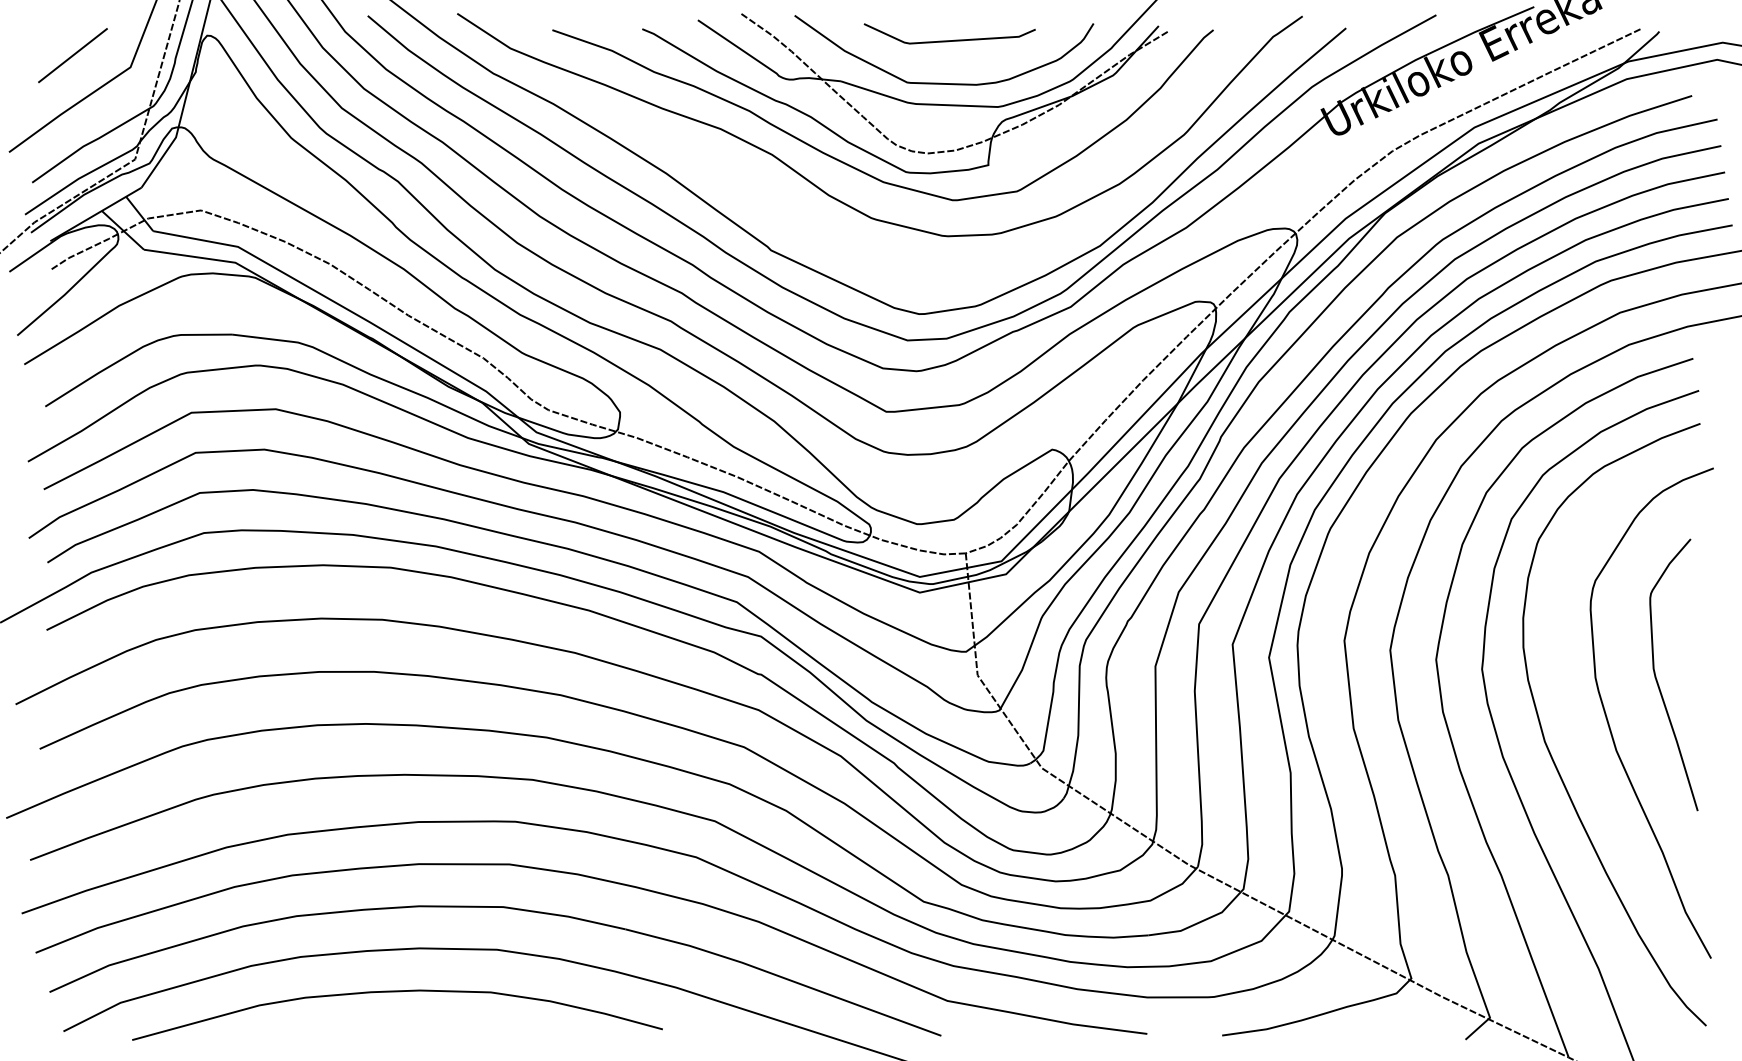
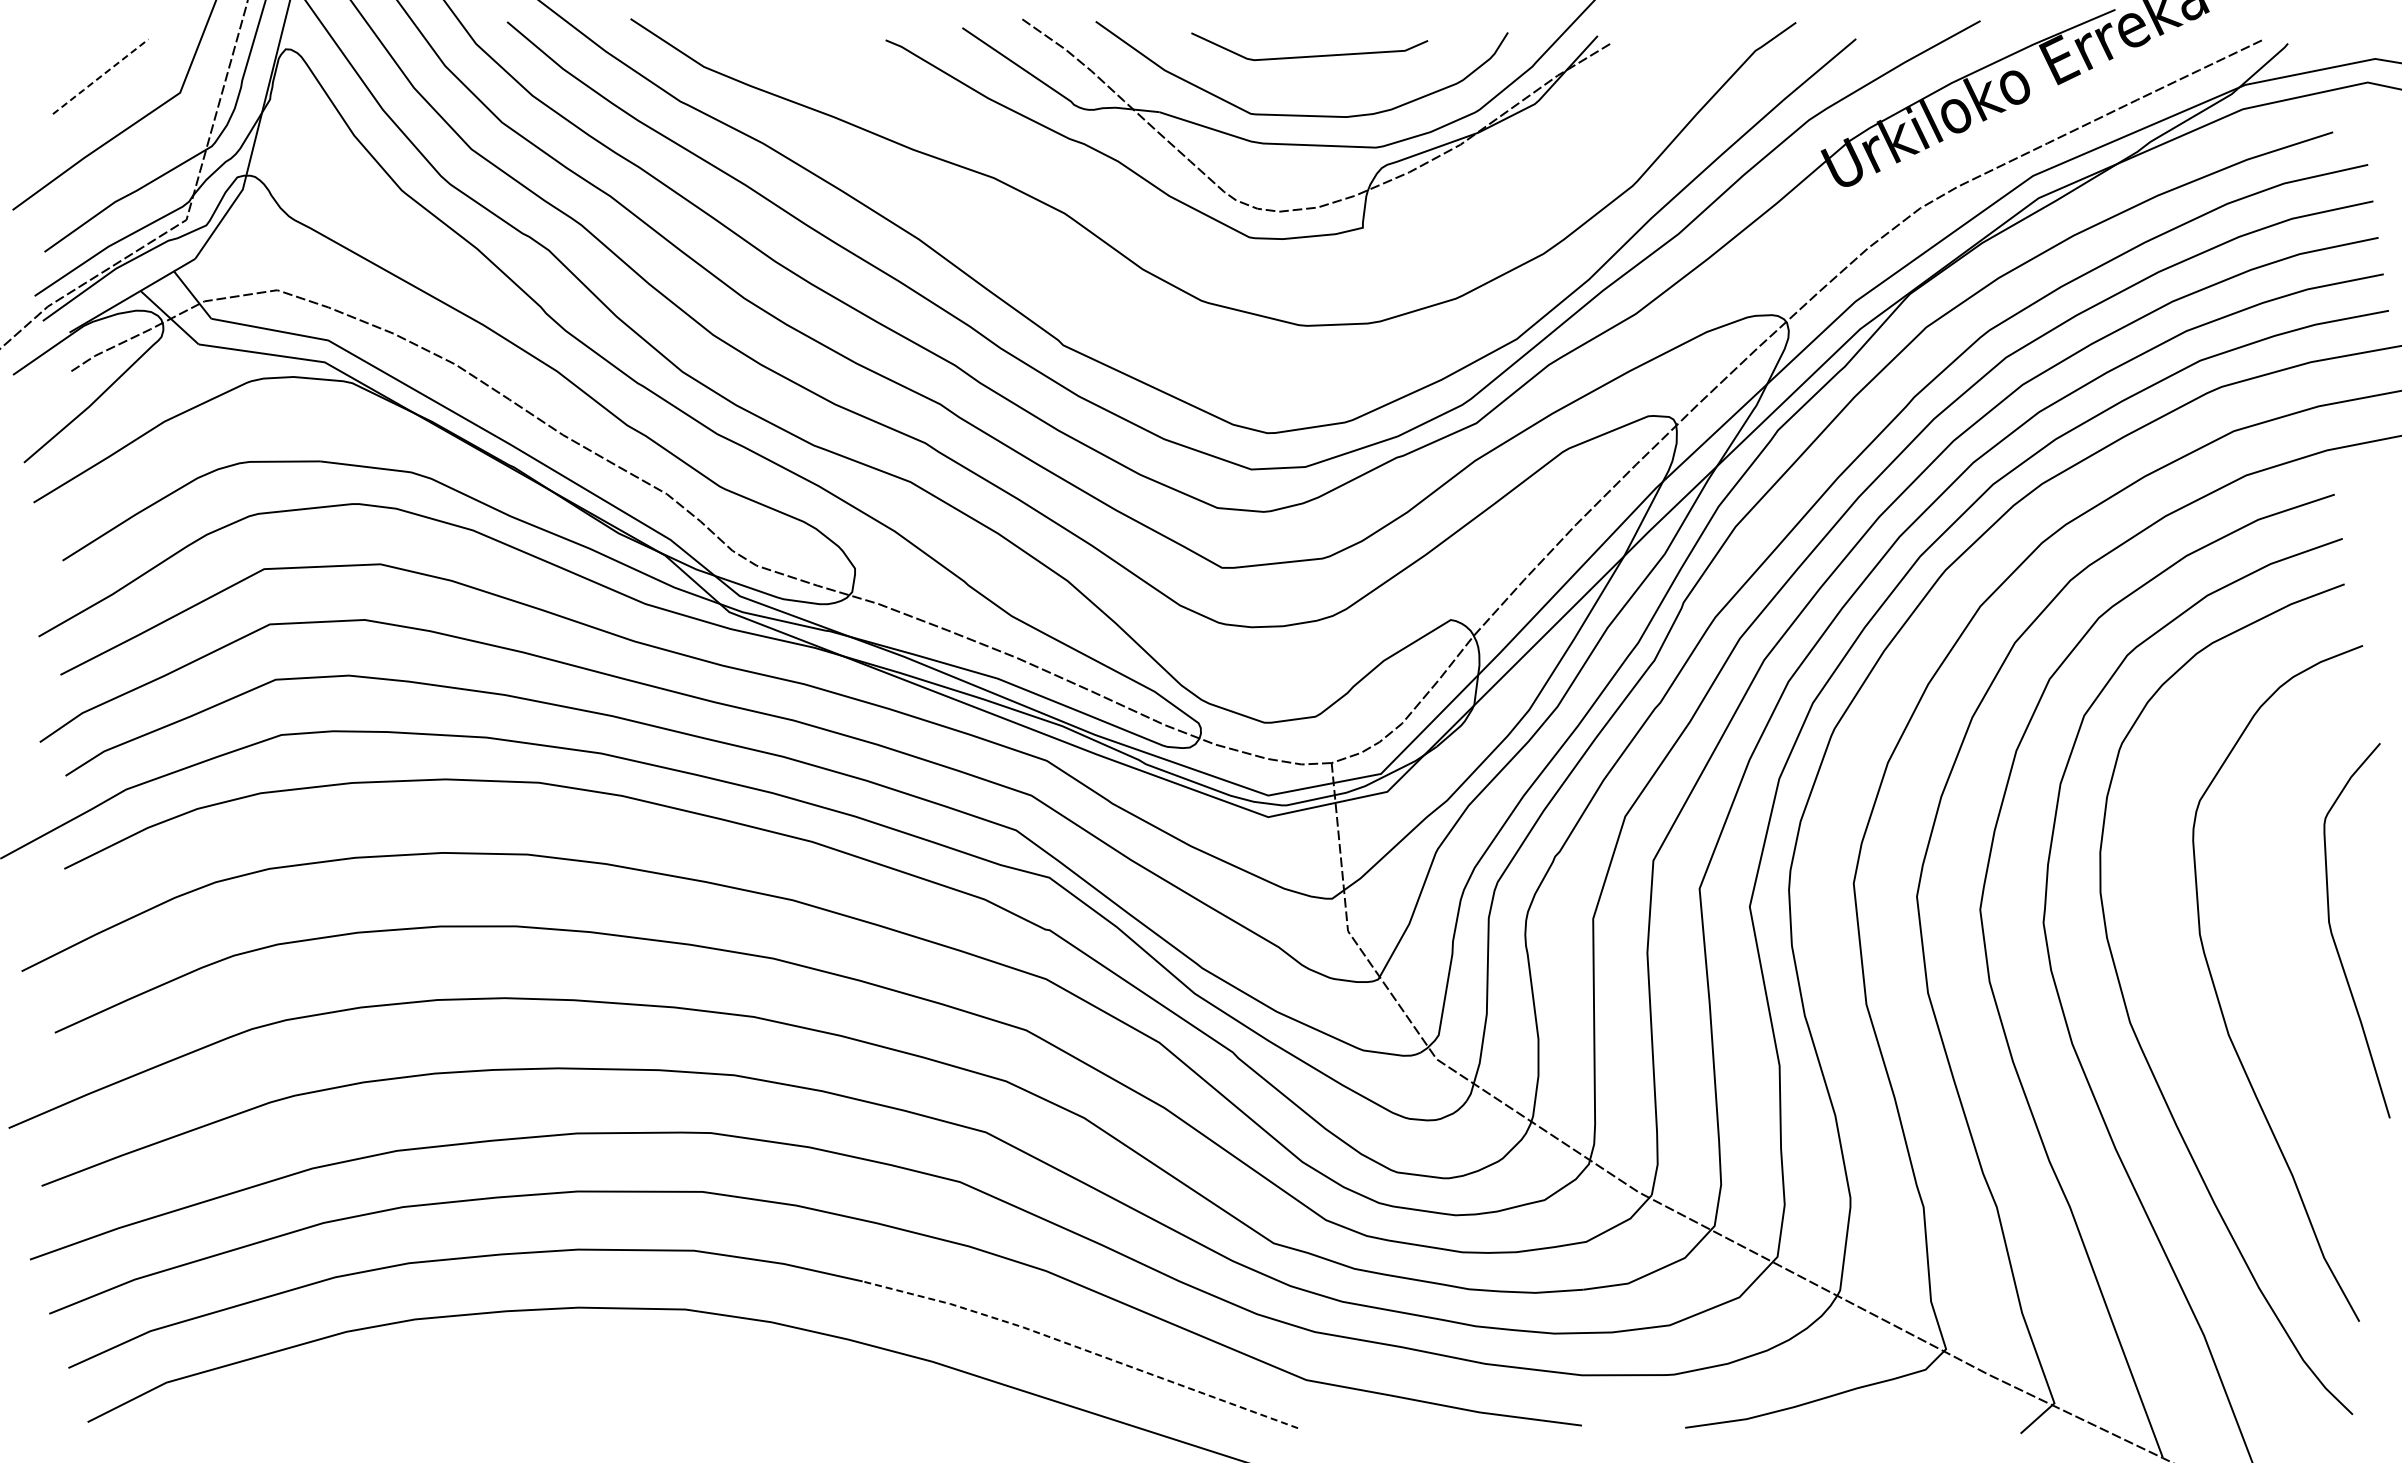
line: (72, 56) -> (100, 77), solid -> dashed
curve: (856, 167) -> (1180, 231), removed
curve: (1657, 680) -> (2334, 938), moved
line: (783, 978) -> (1080, 1348), solid -> dashed
curve: (397, 991) -> (548, 1367), removed

